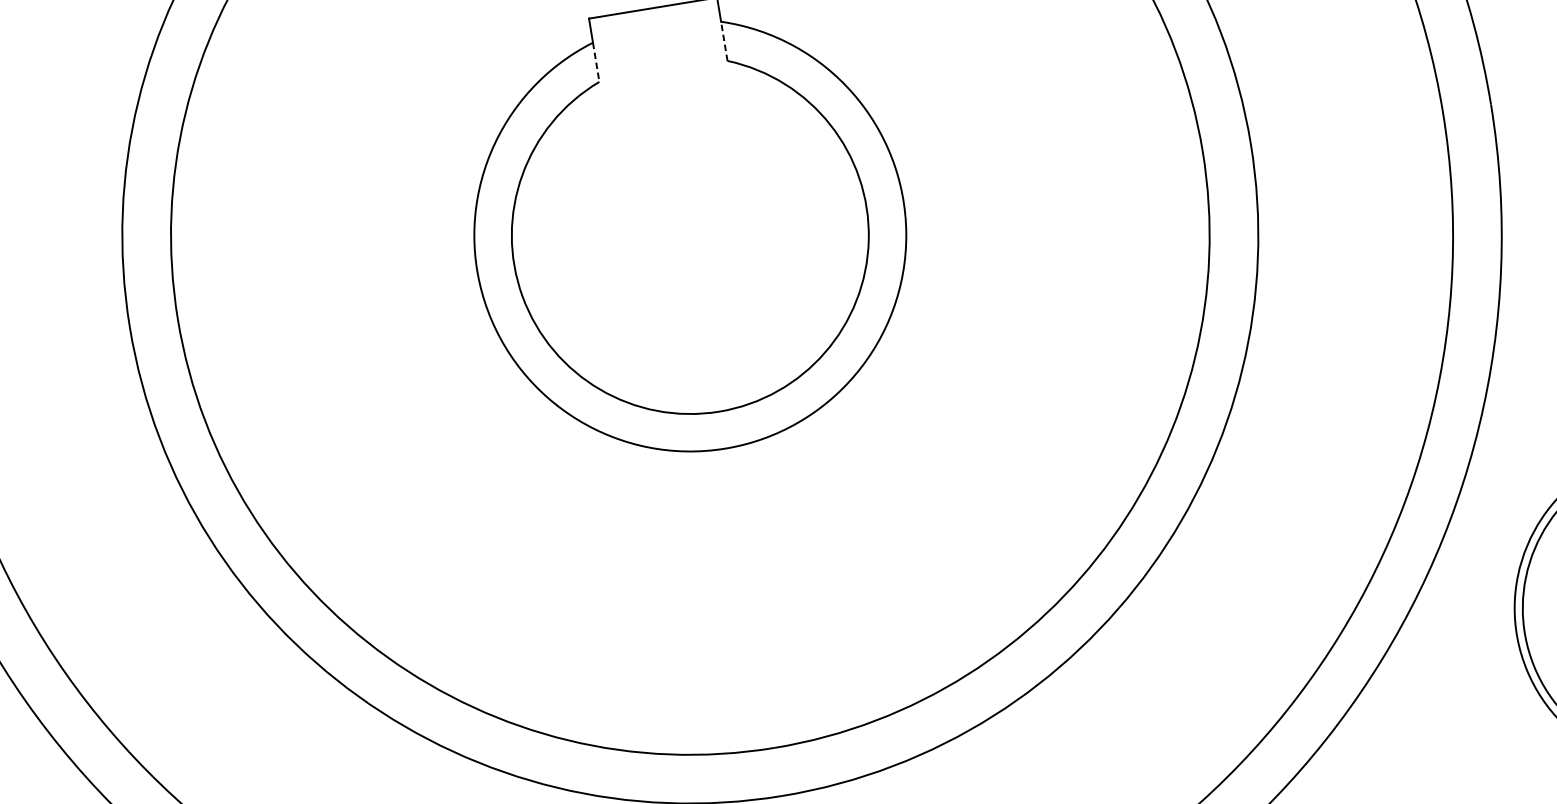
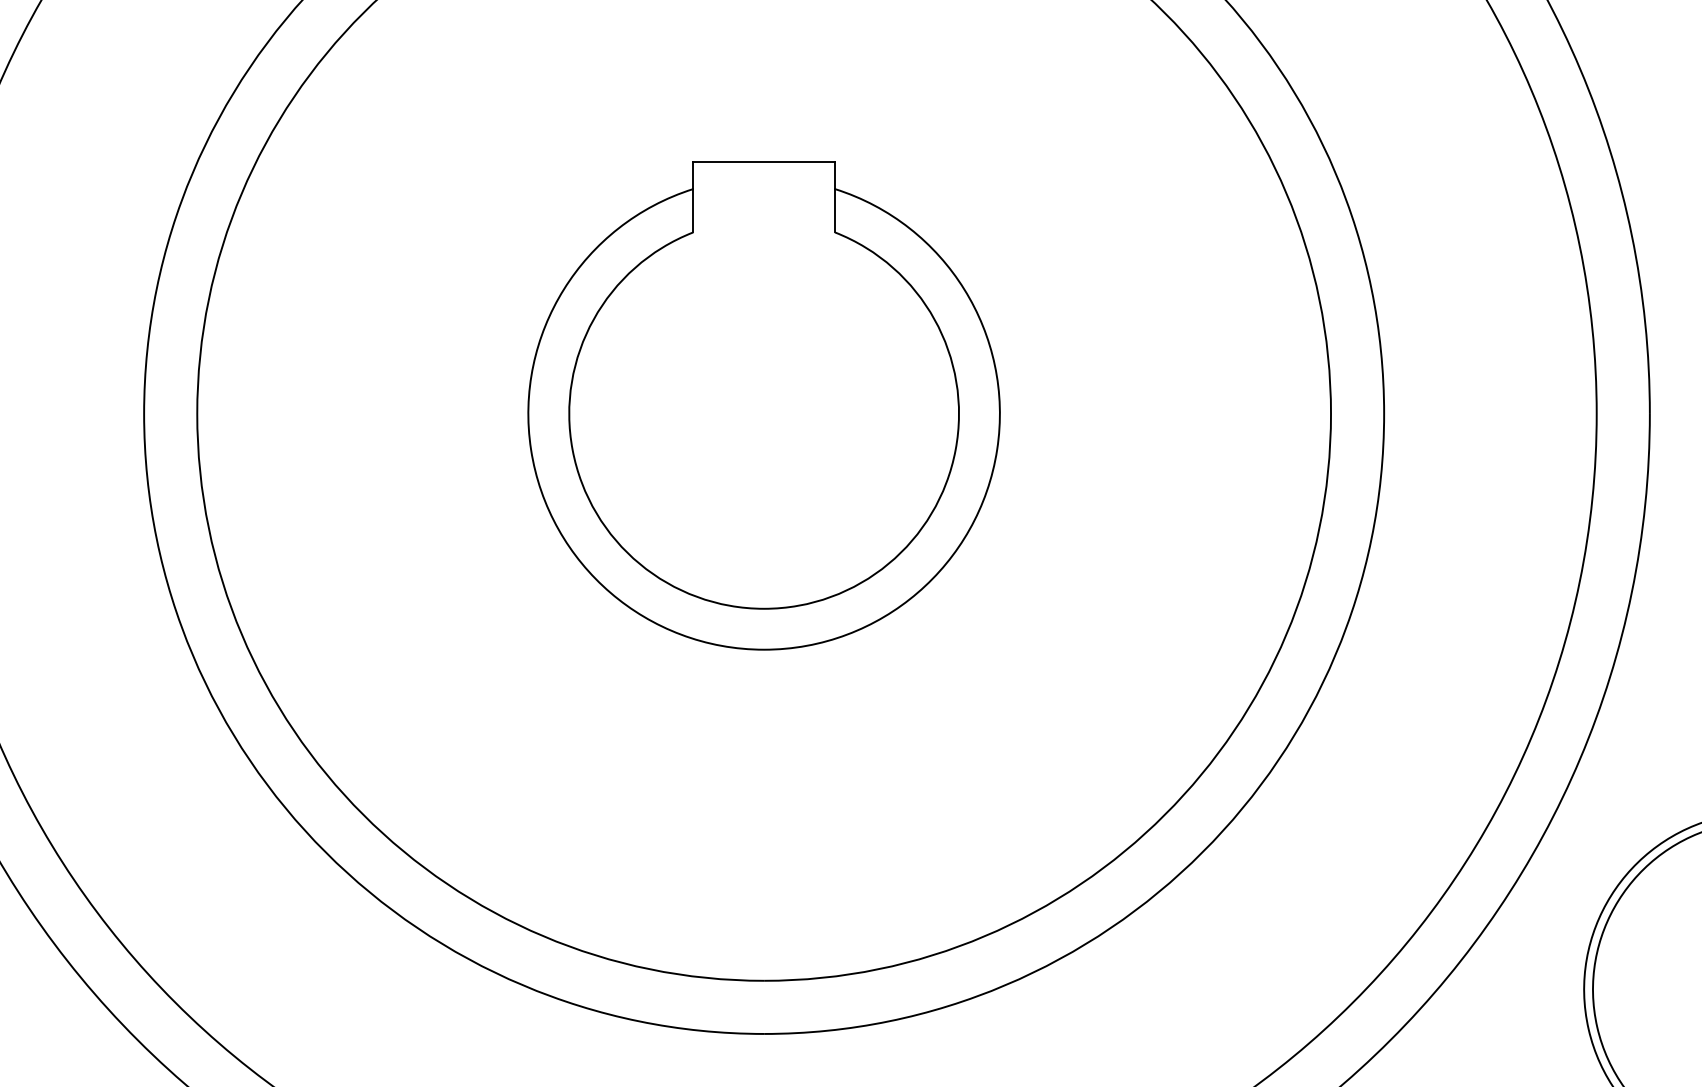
line: (723, 41) -> (834, 210), dashed -> solid
line: (596, 62) -> (693, 210), dashed -> solid

